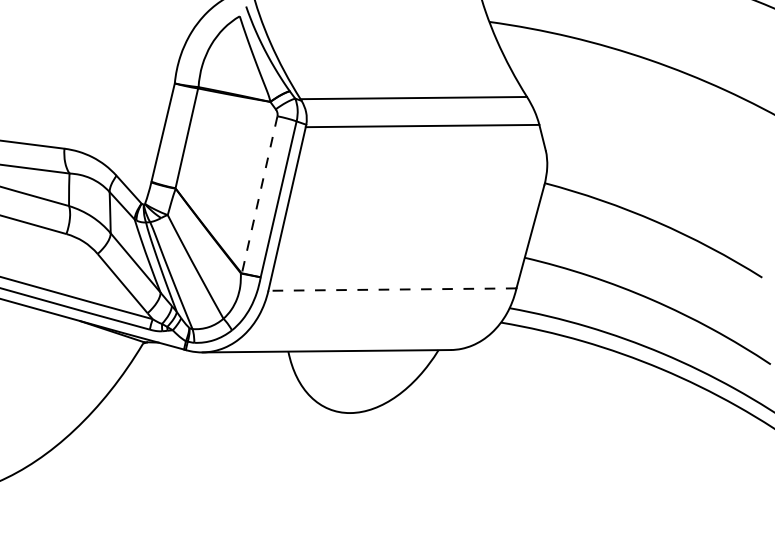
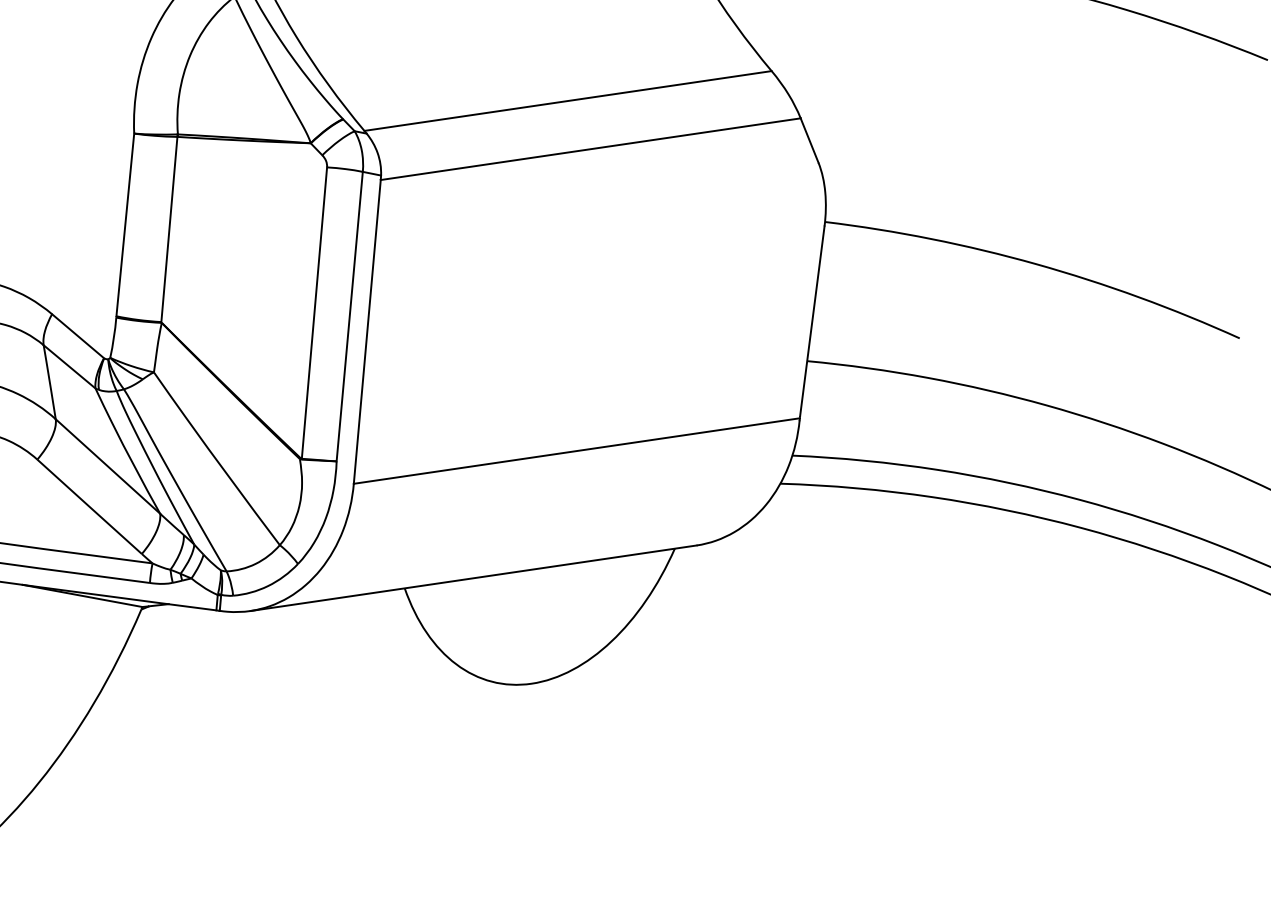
line: (259, 195) -> (314, 314), dashed -> solid
line: (391, 289) -> (575, 451), dashed -> solid

